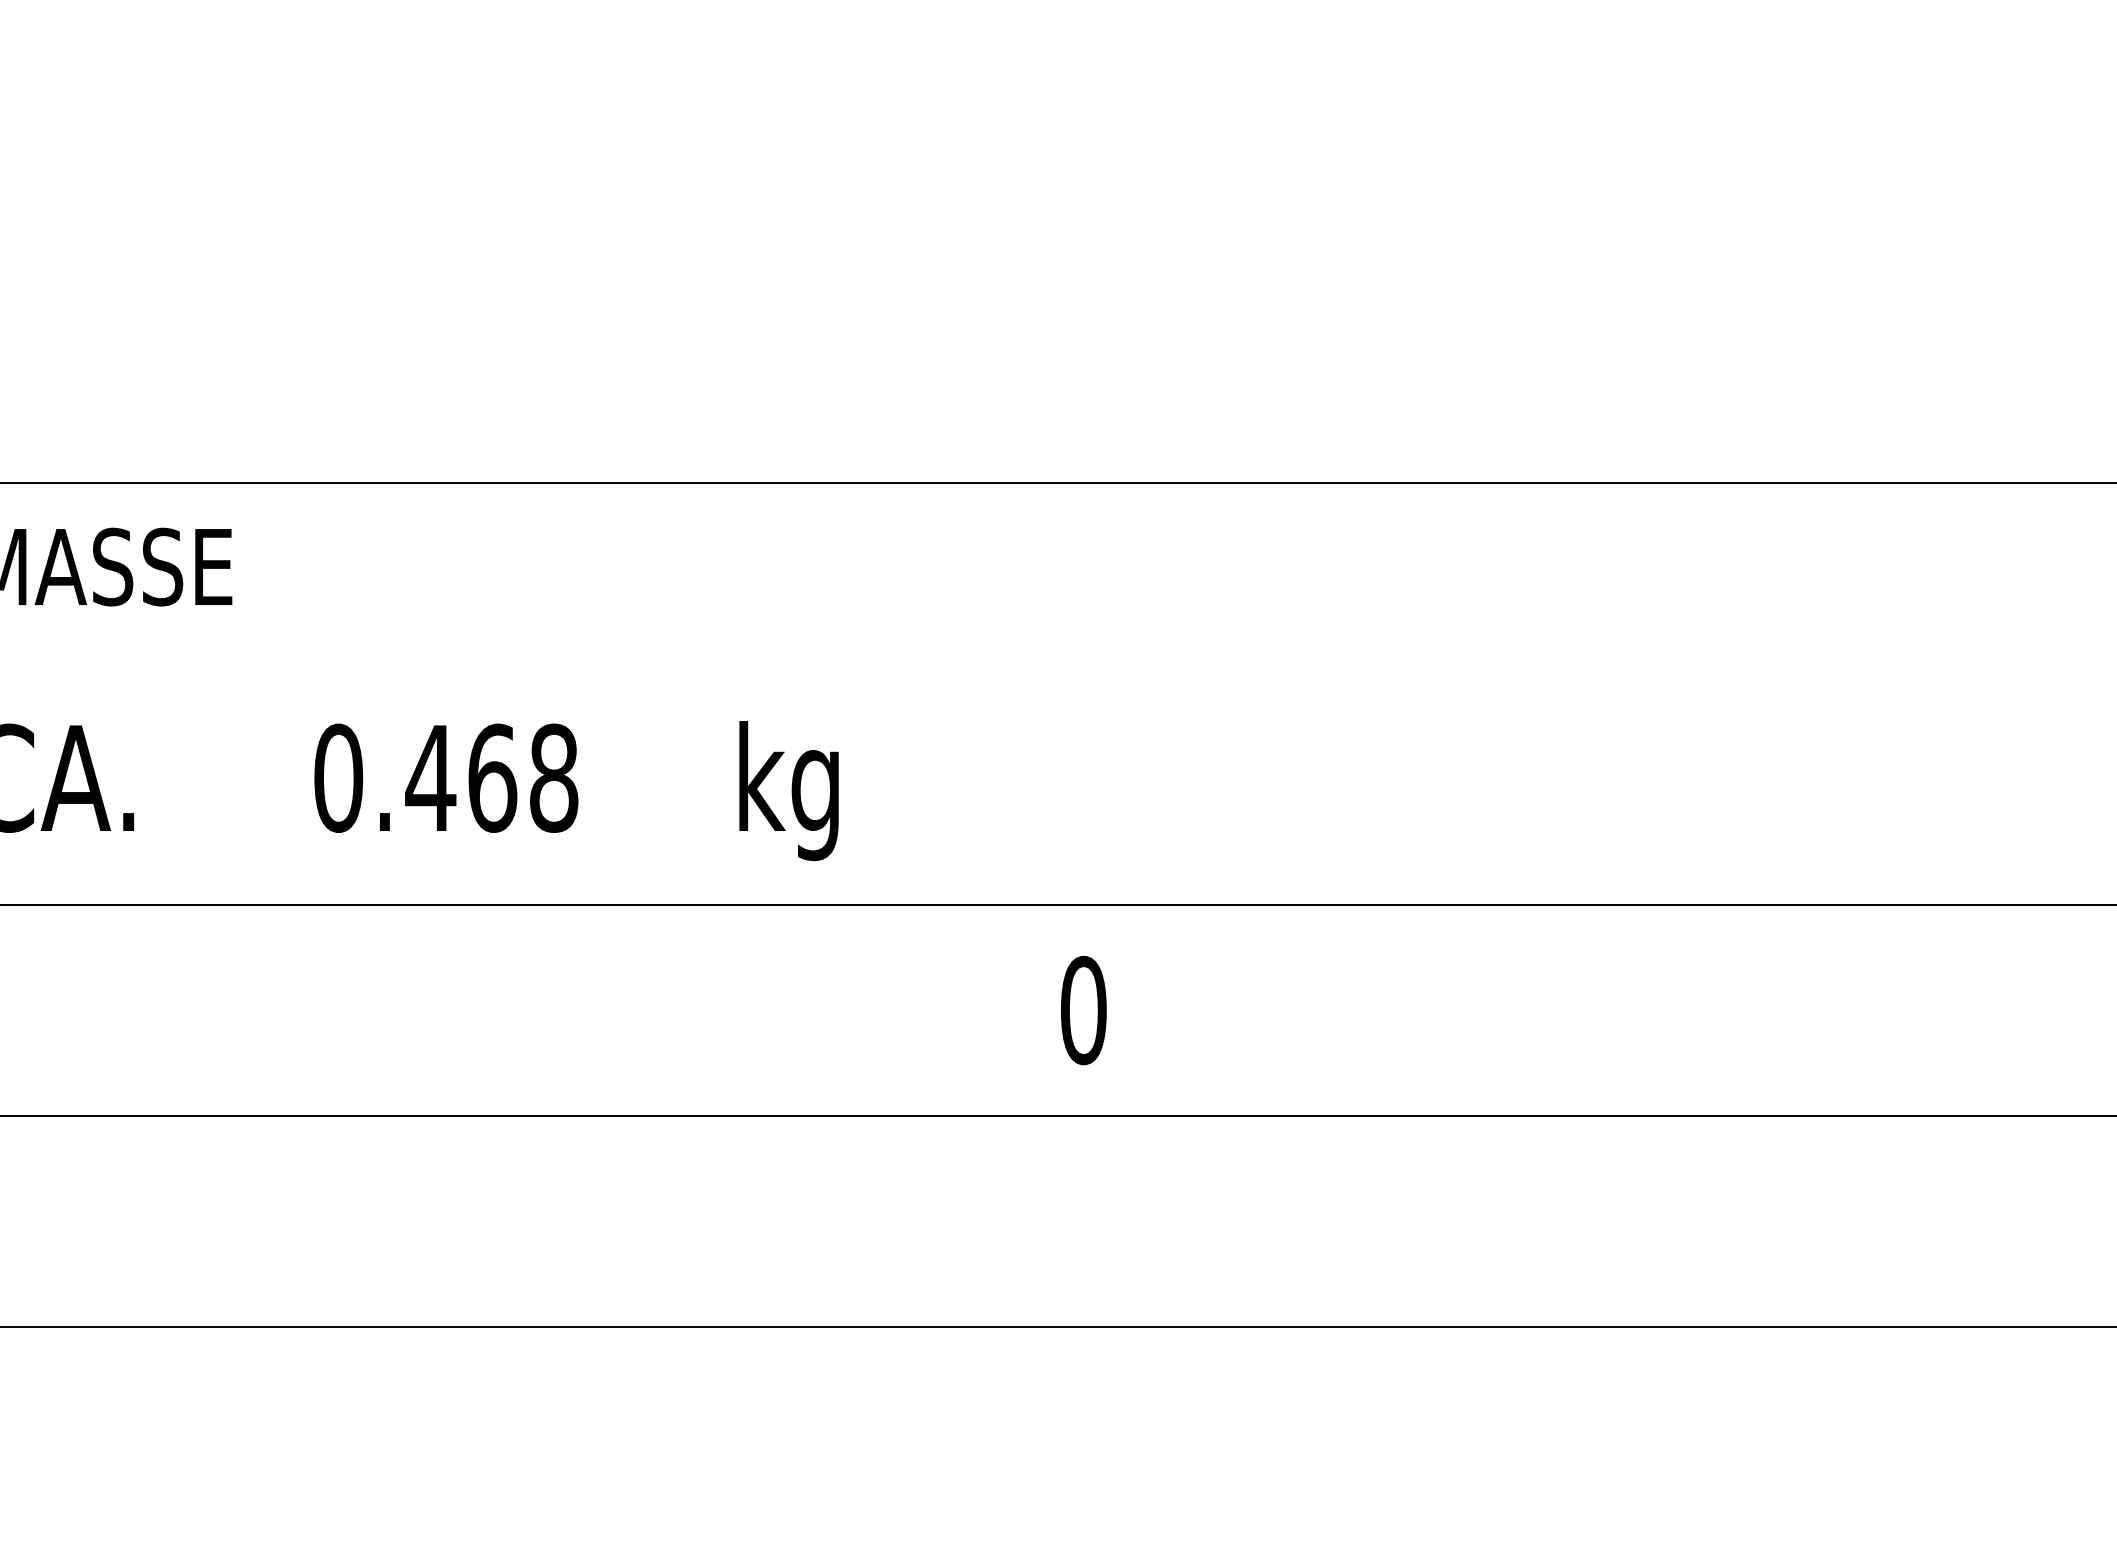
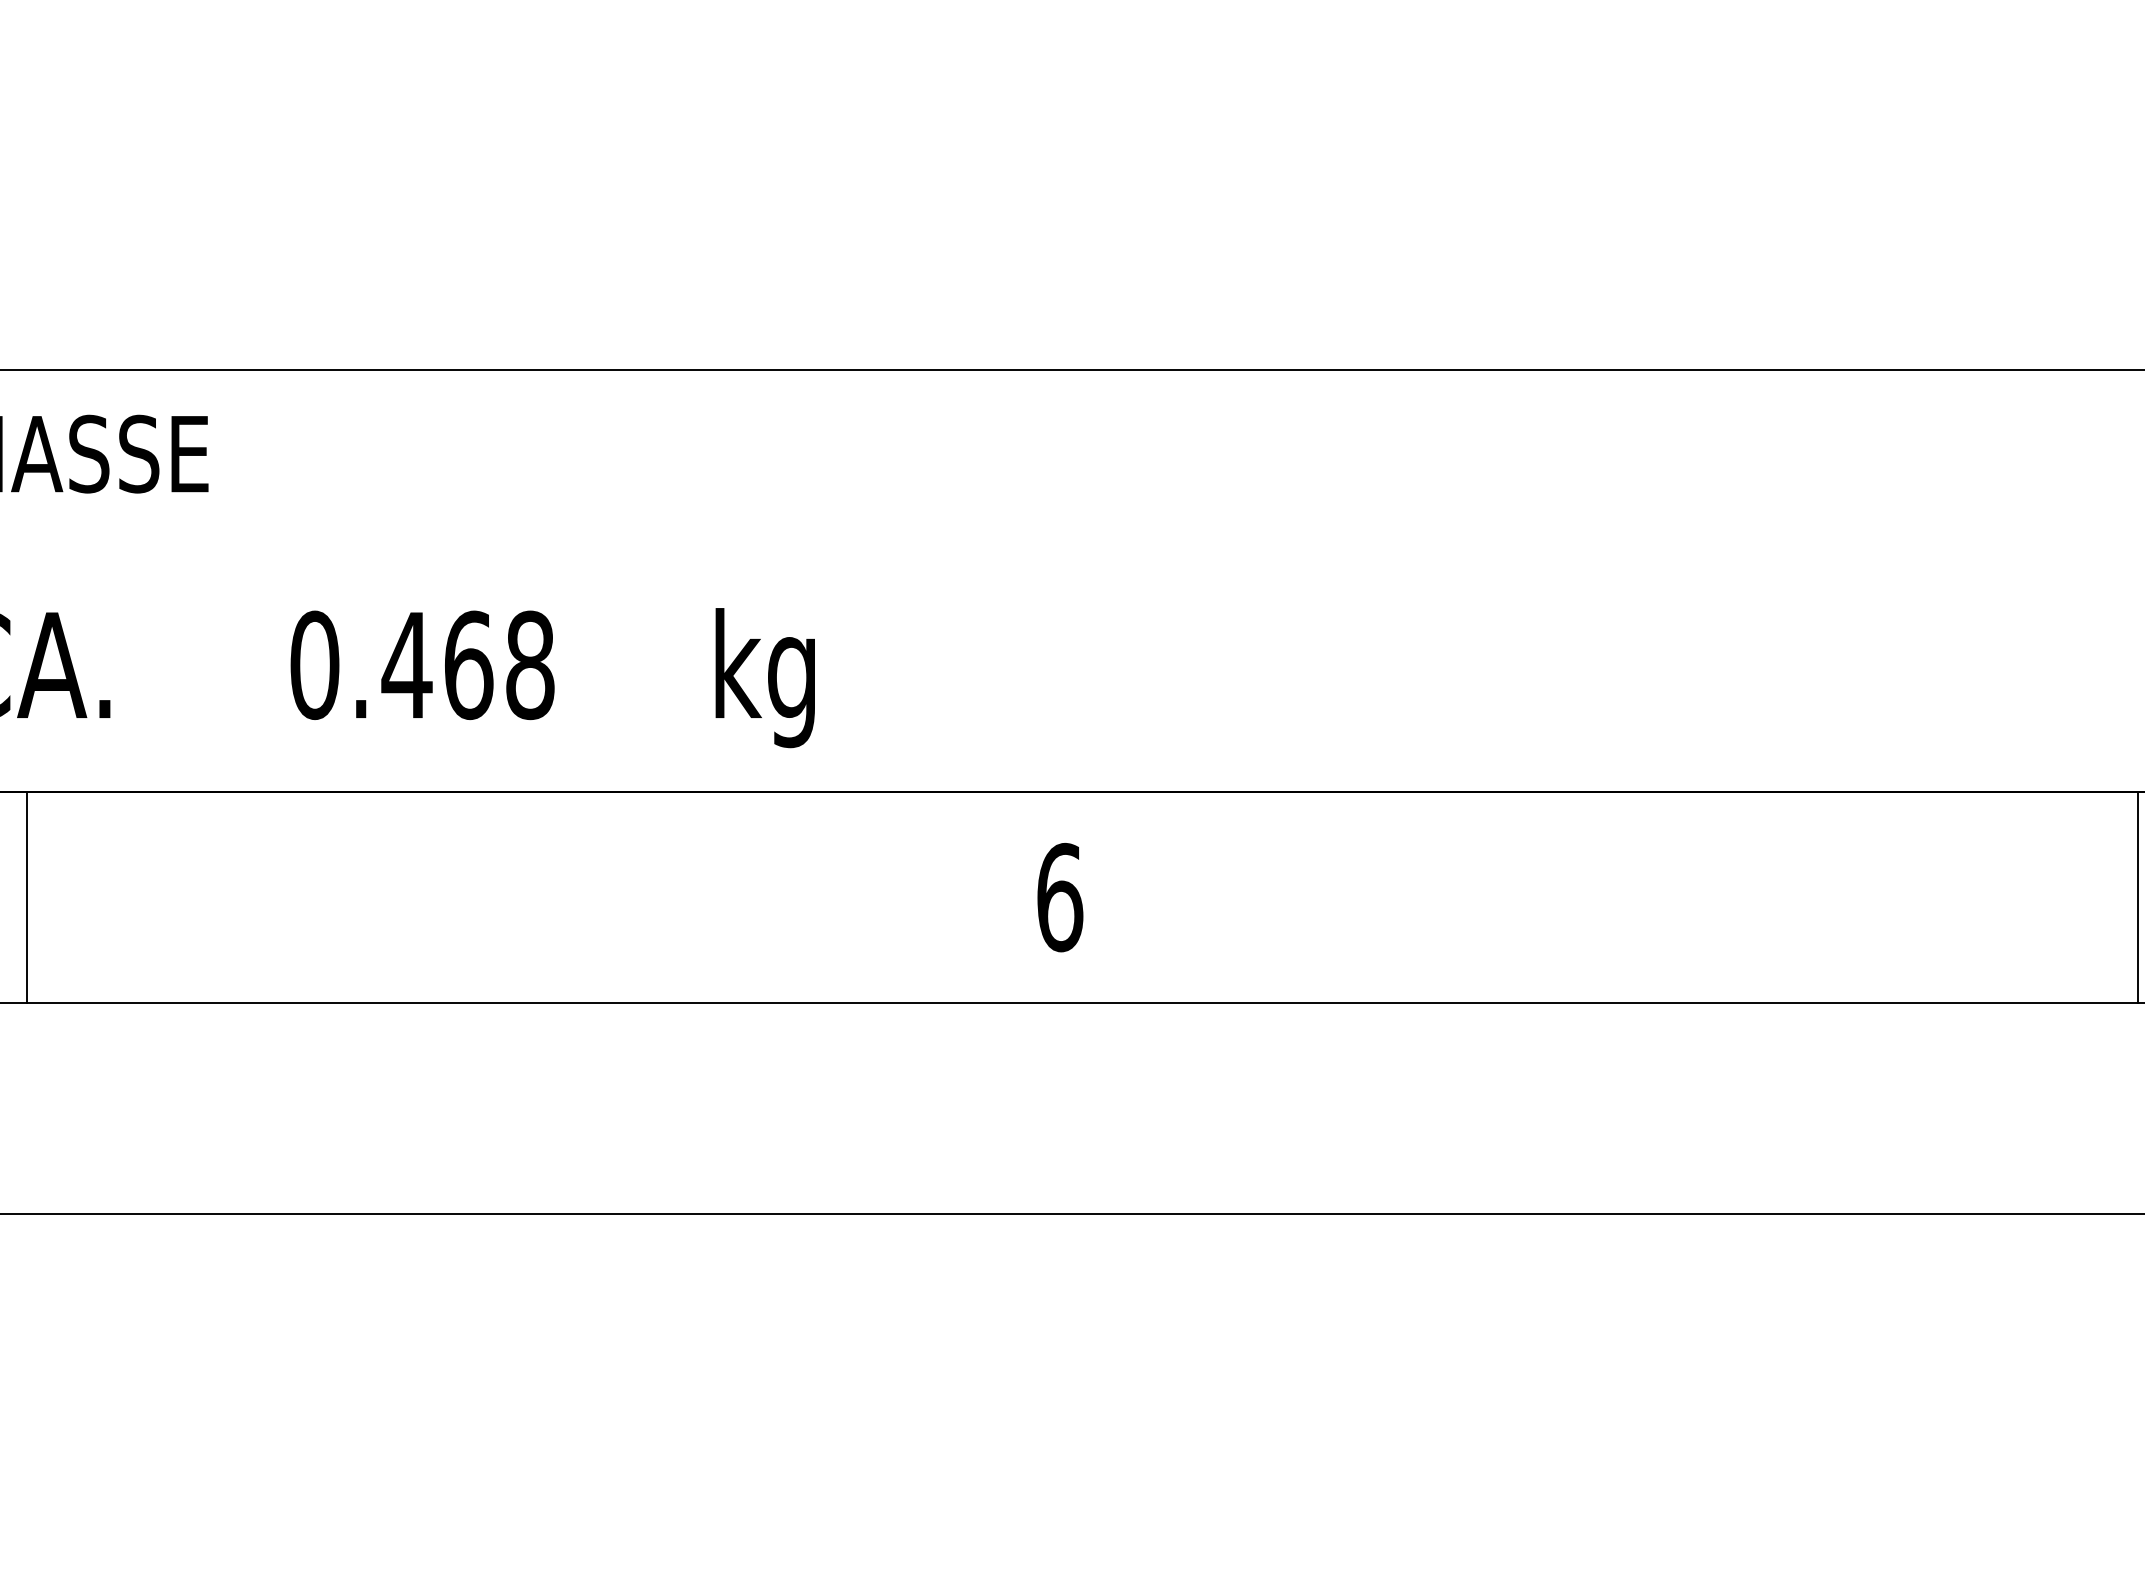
line: (50, 1010) -> (26, 897), added
text: (1084, 1010) -> (1060, 897), 0 -> 6

